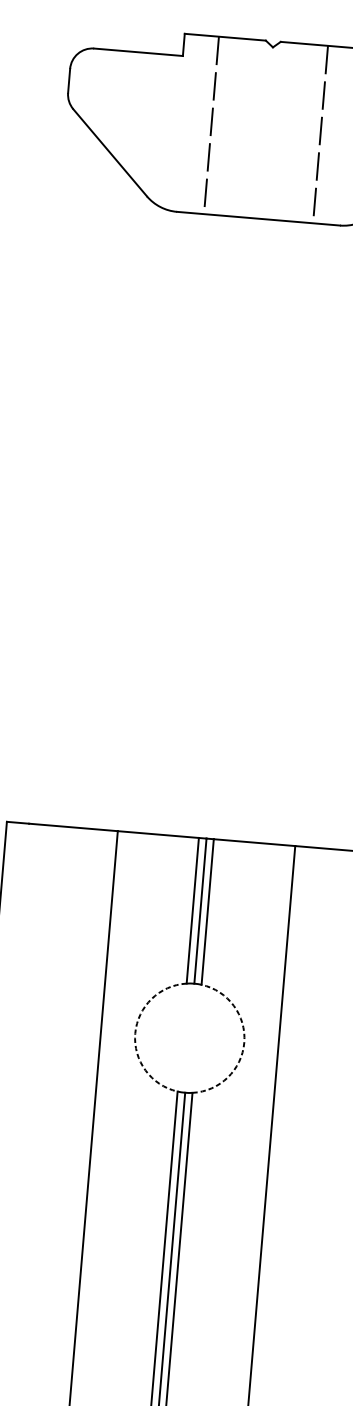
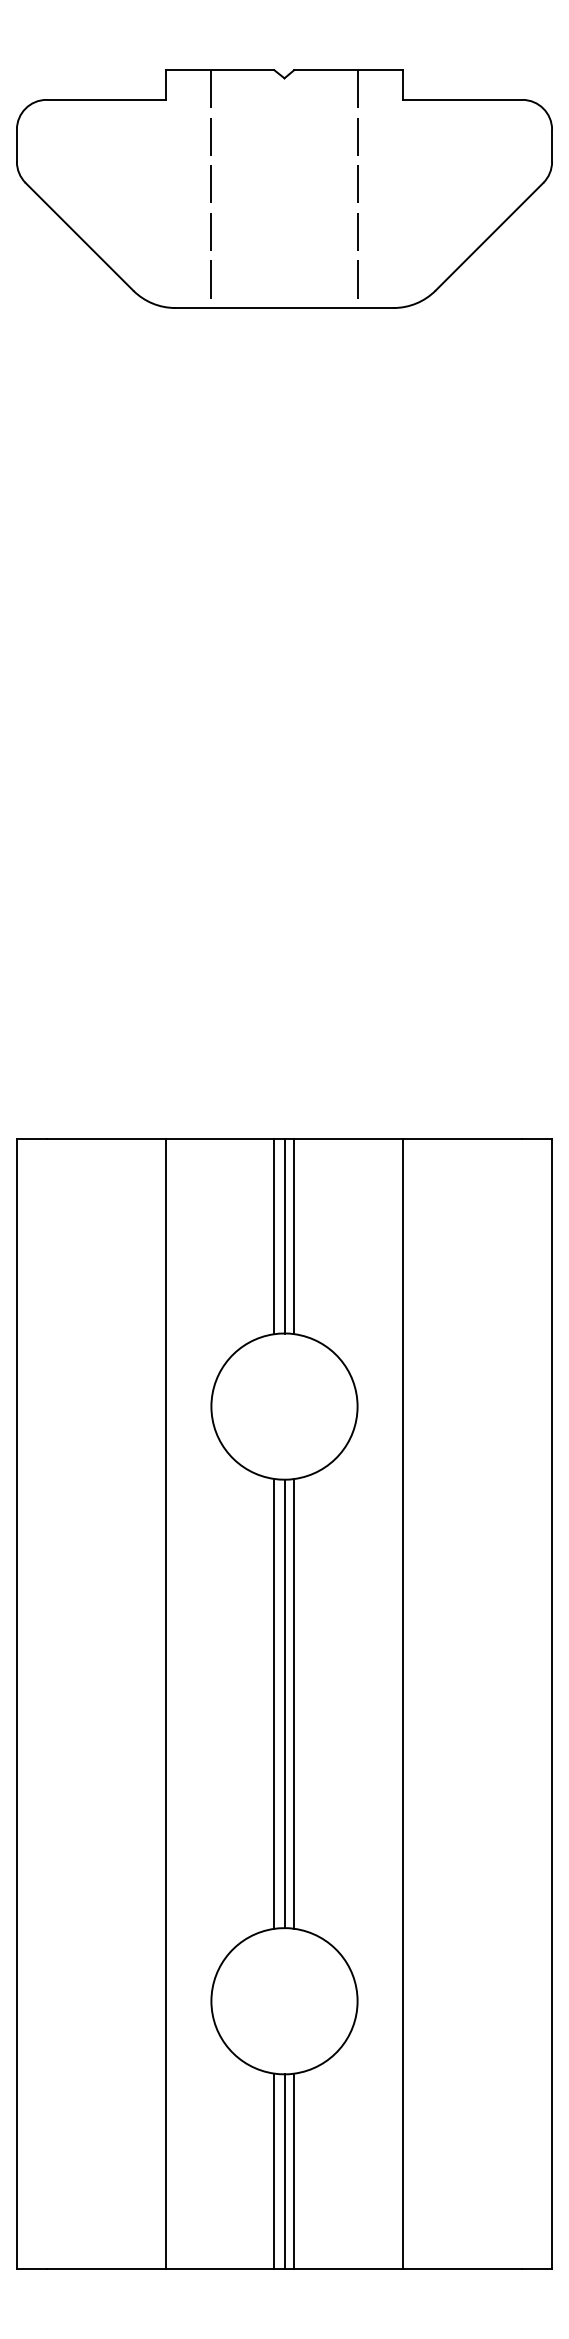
arc: (135, 1033) -> (211, 1406), dashed -> solid
arc: (244, 1042) -> (357, 1406), dashed -> solid

